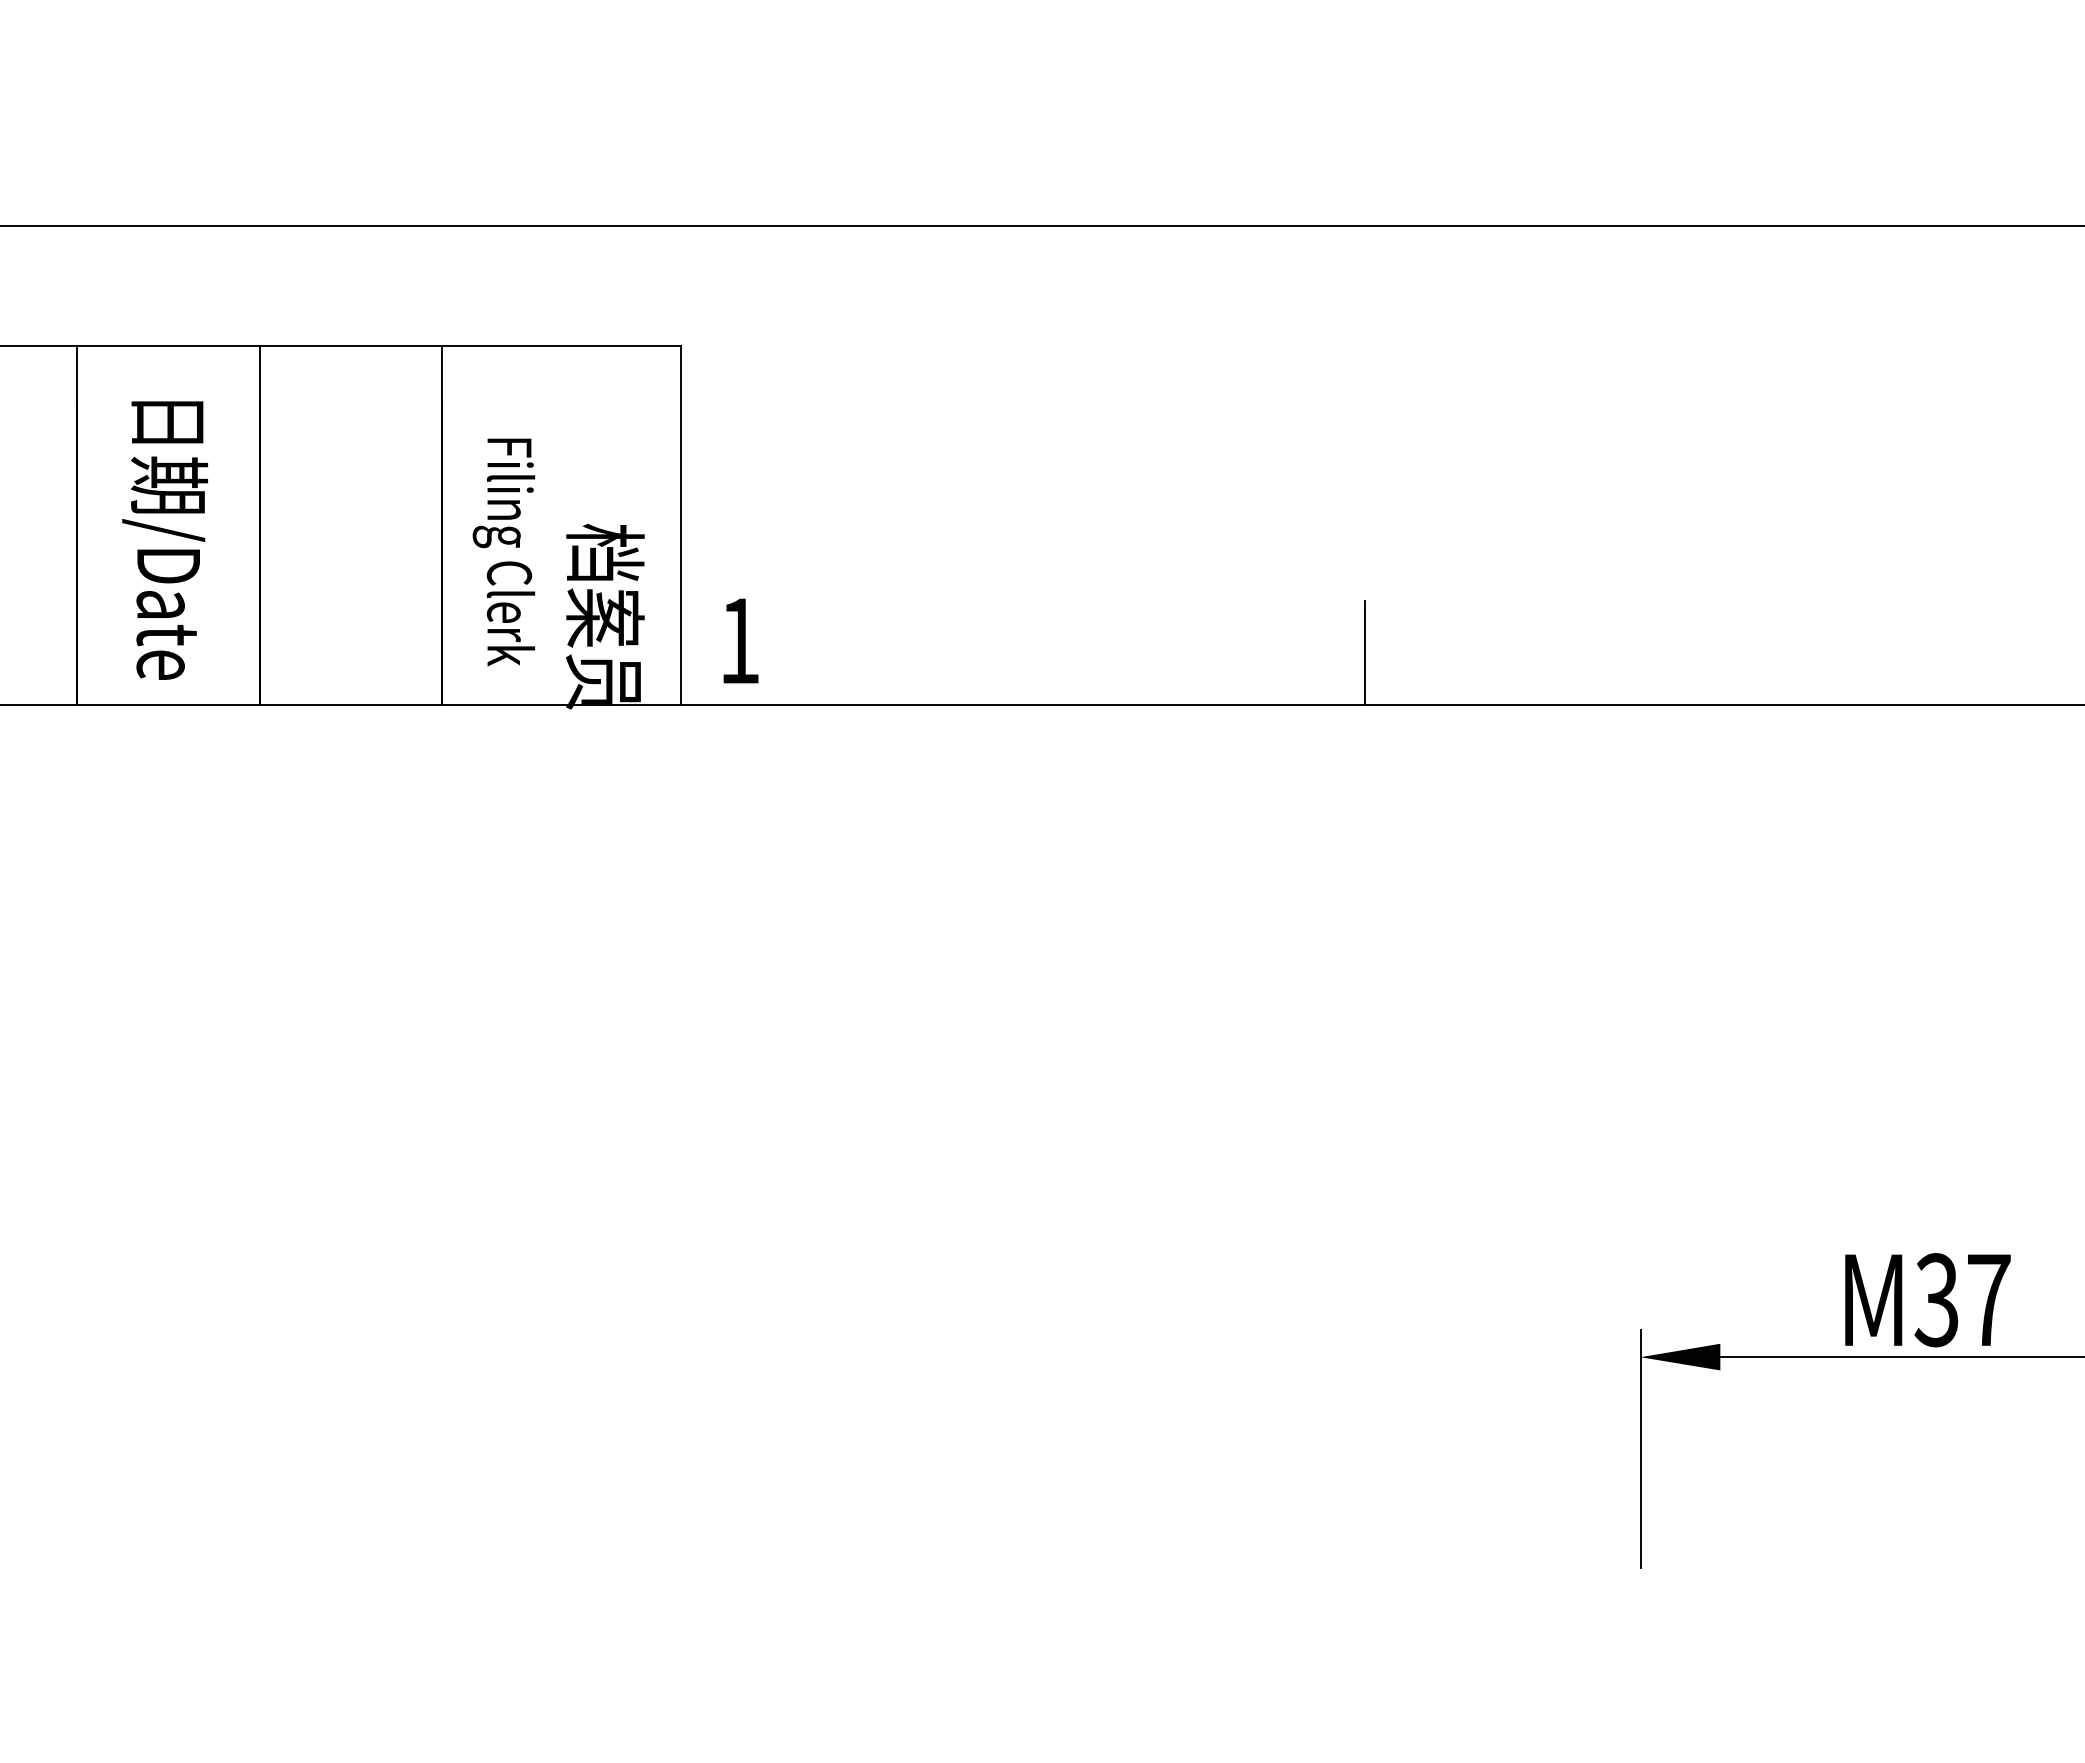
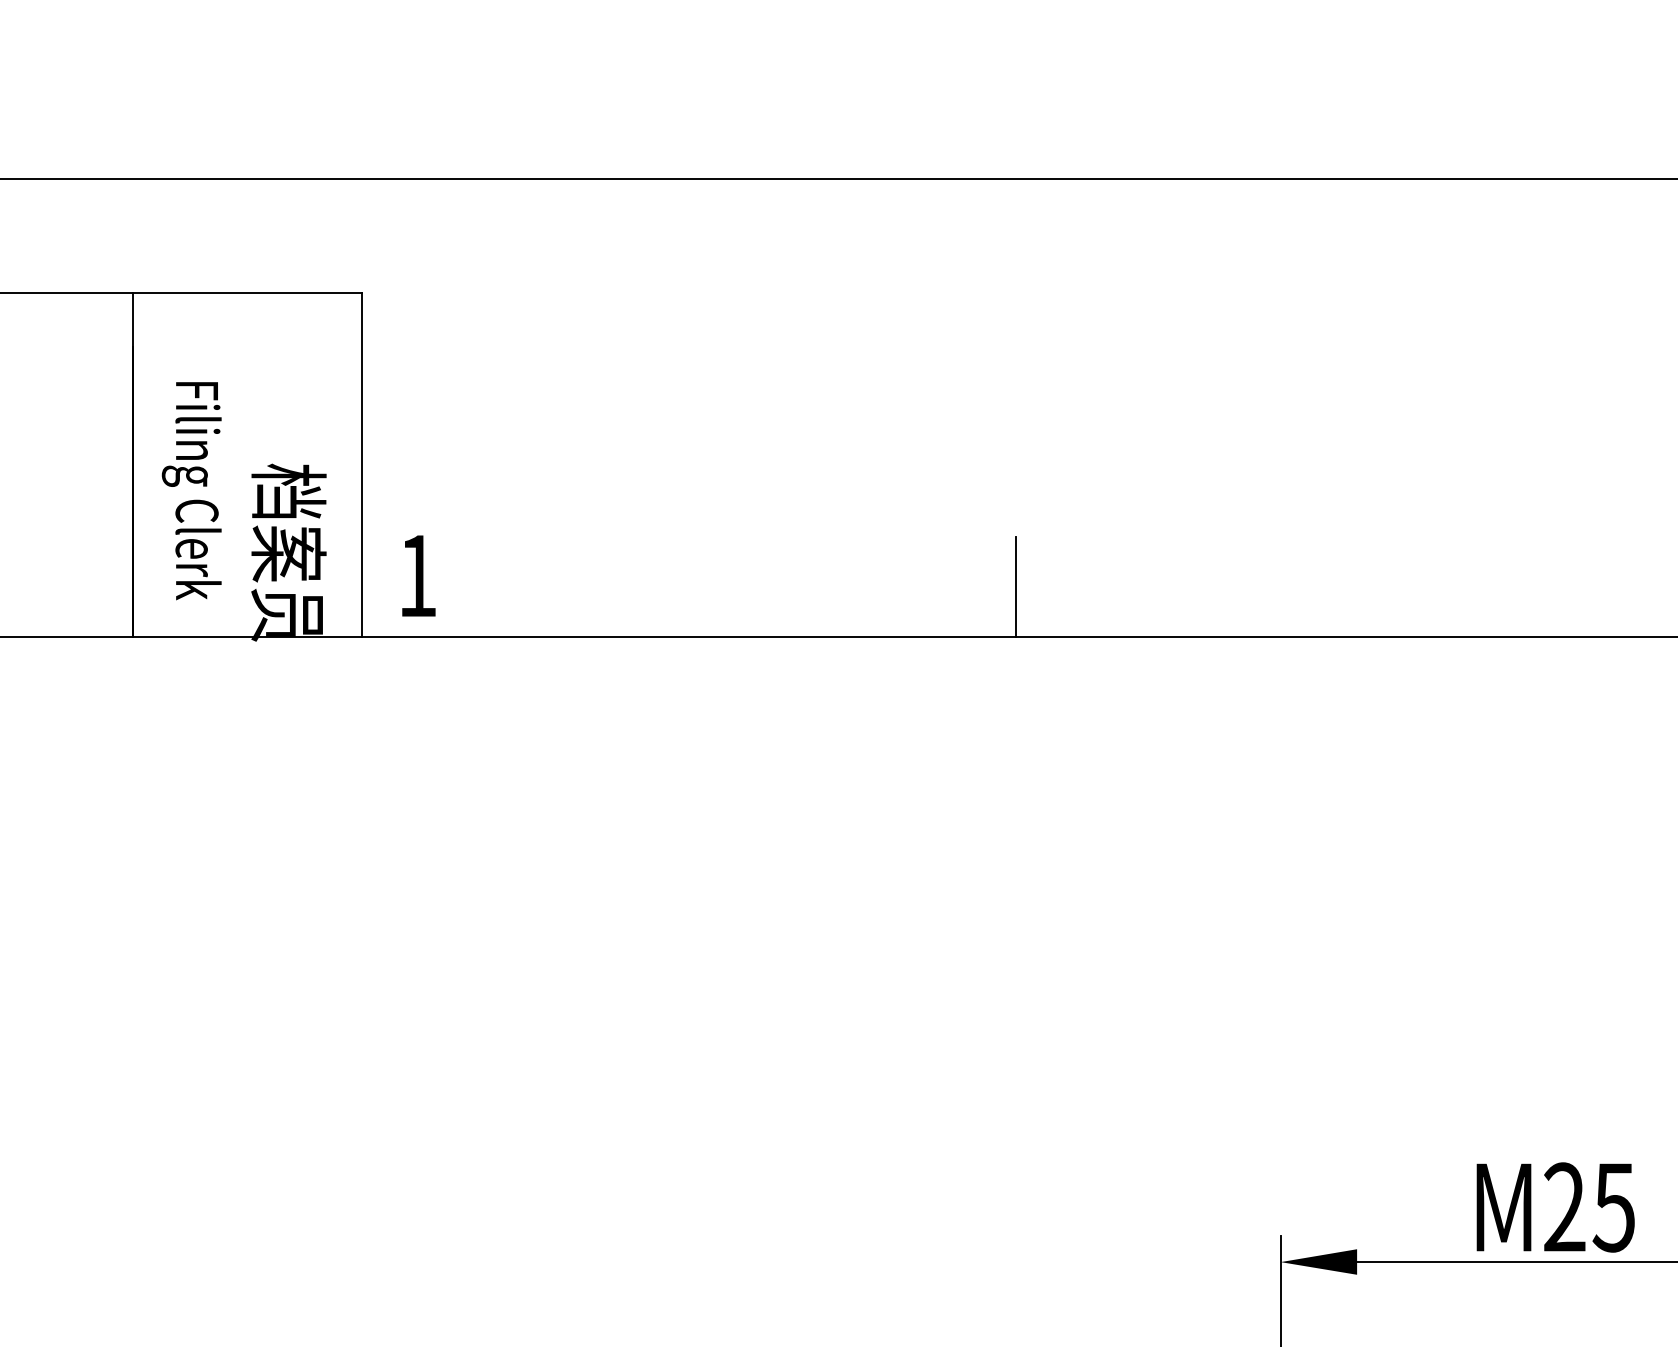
text: (1962, 1300) -> (1589, 1207), M37 -> M25

